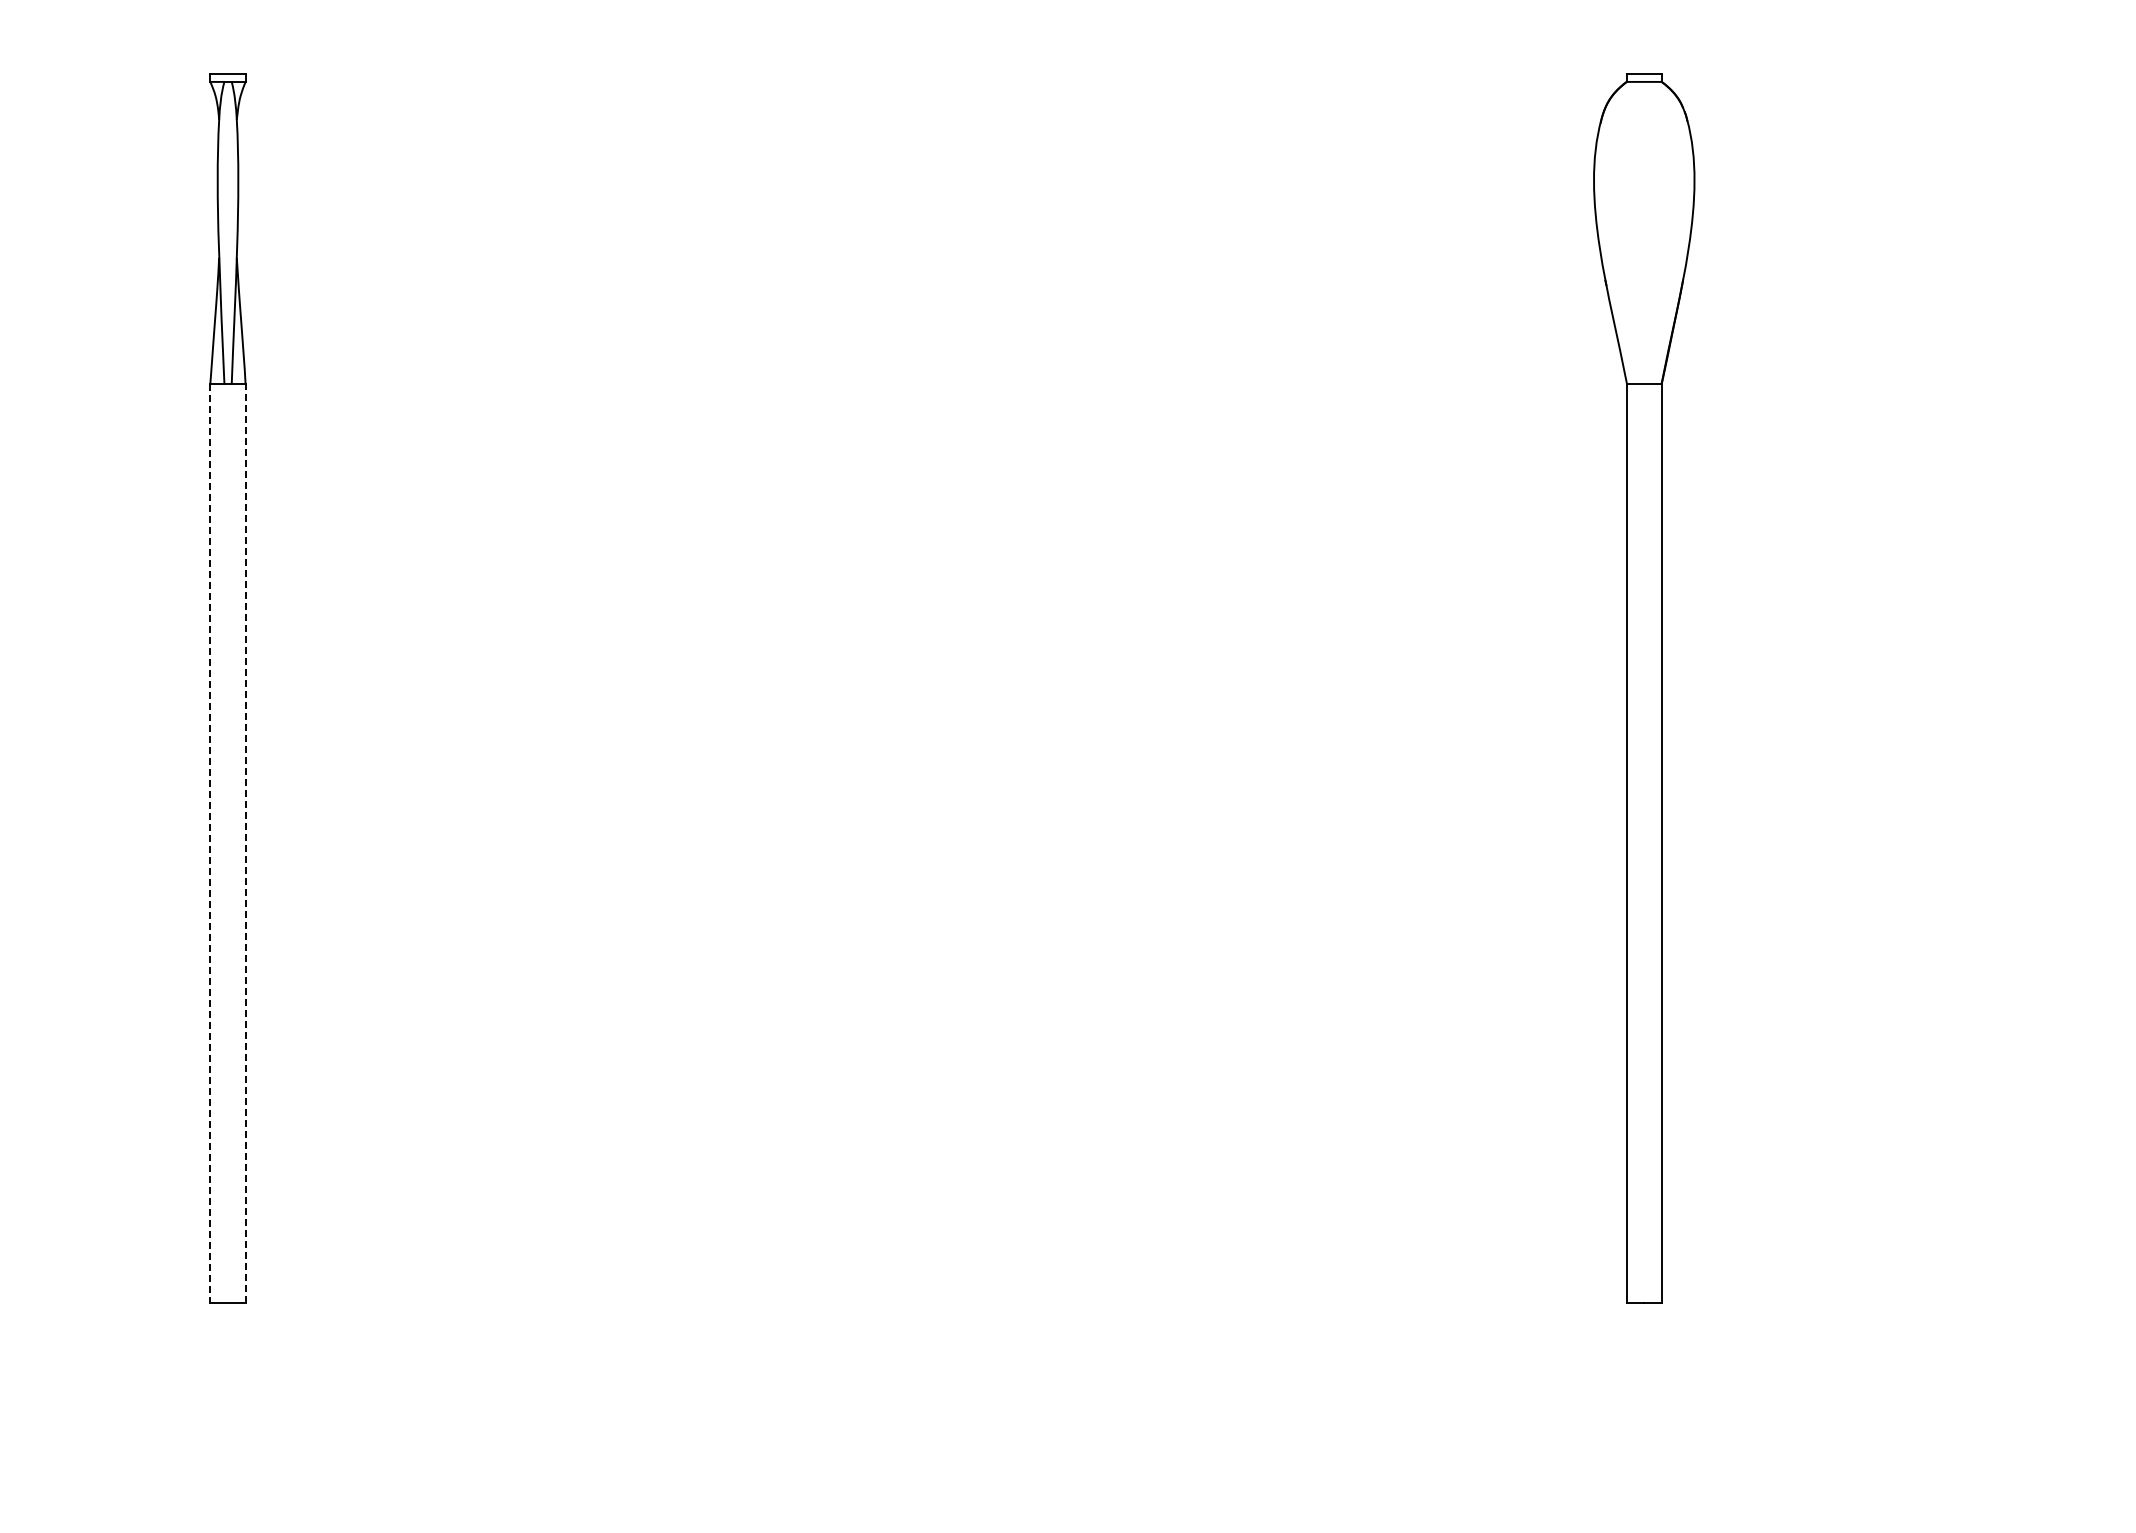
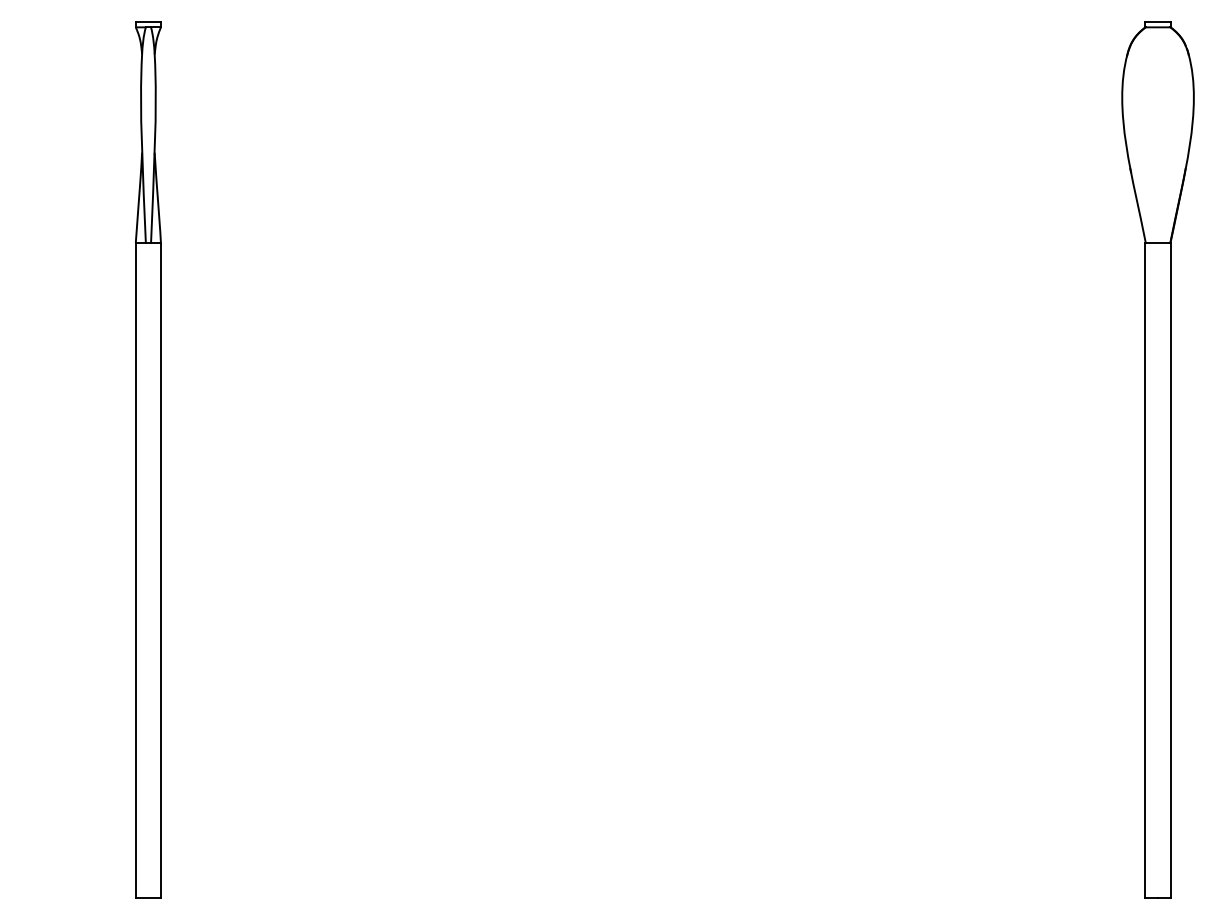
line: (210, 843) -> (135, 570), dashed -> solid
line: (245, 843) -> (160, 570), dashed -> solid

